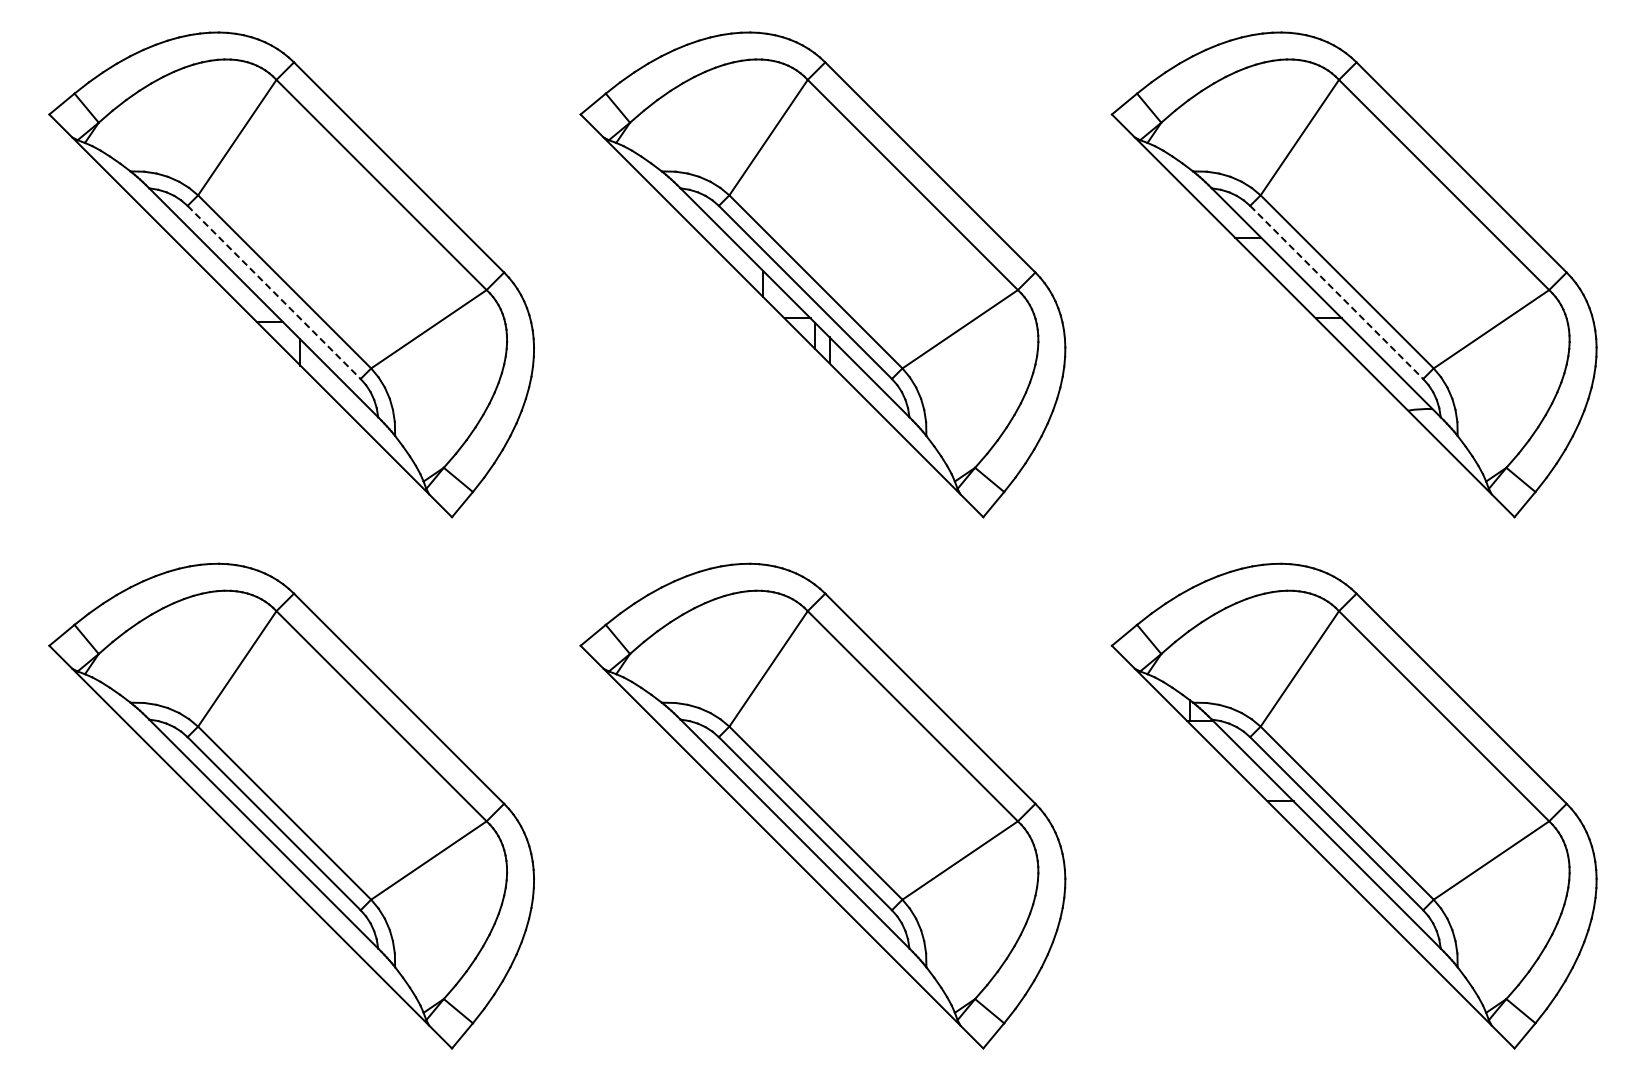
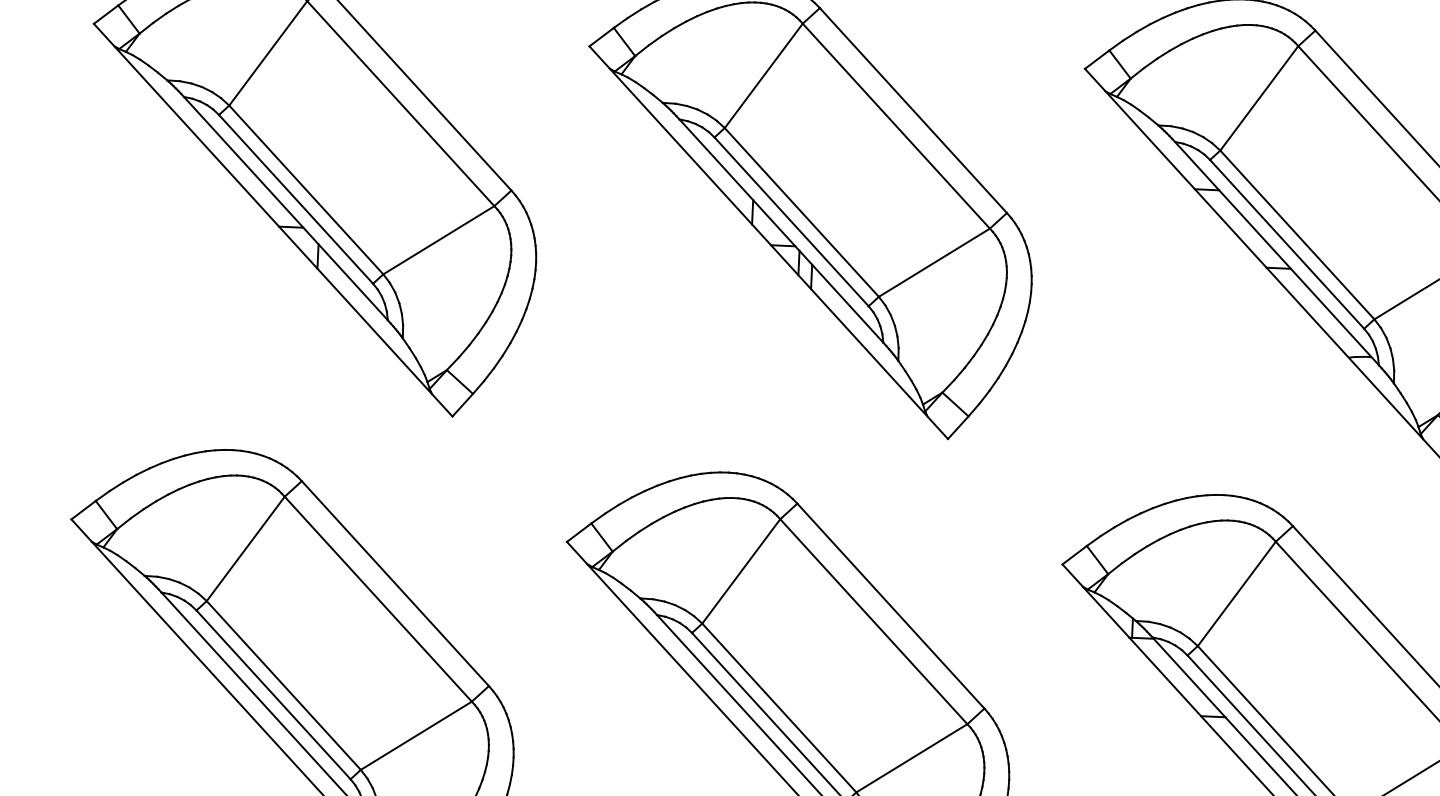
line: (274, 292) -> (296, 199), dashed -> solid
line: (1337, 292) -> (1287, 244), dashed -> solid

